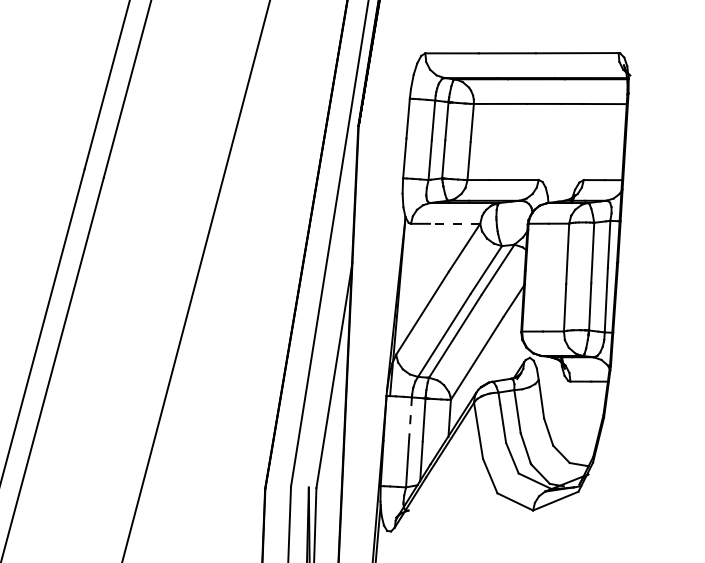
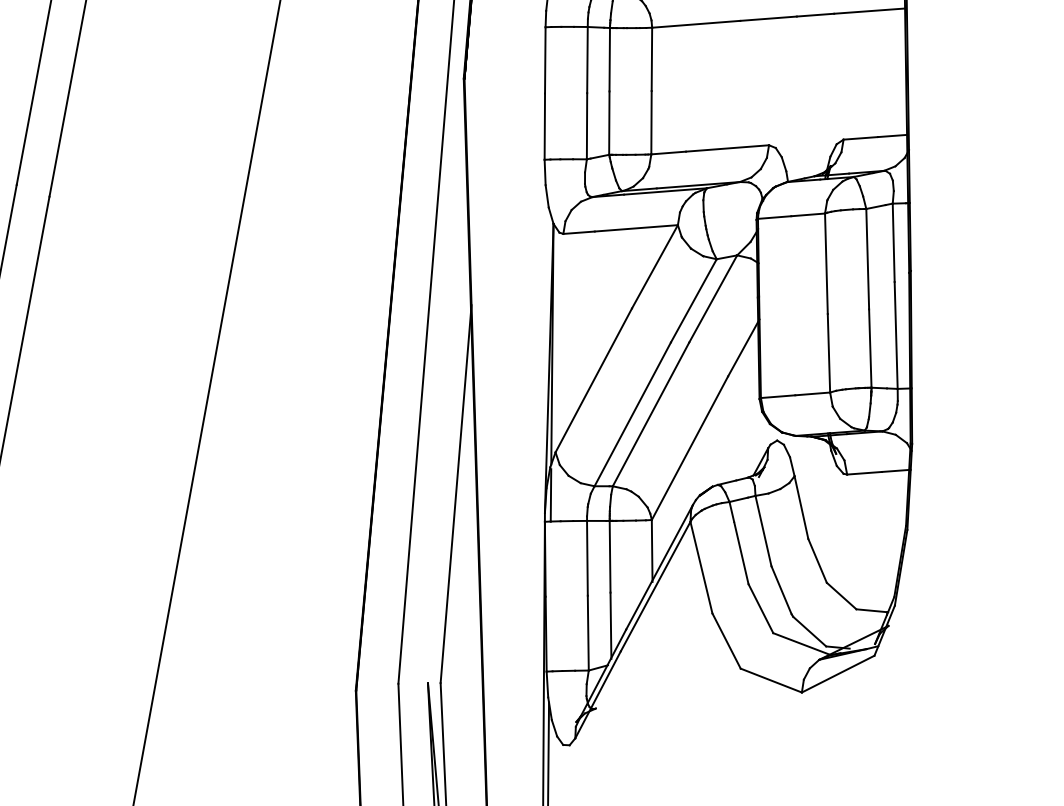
line: (454, 223) -> (635, 227), dashed -> solid
line: (410, 419) -> (587, 557), dashed -> solid

